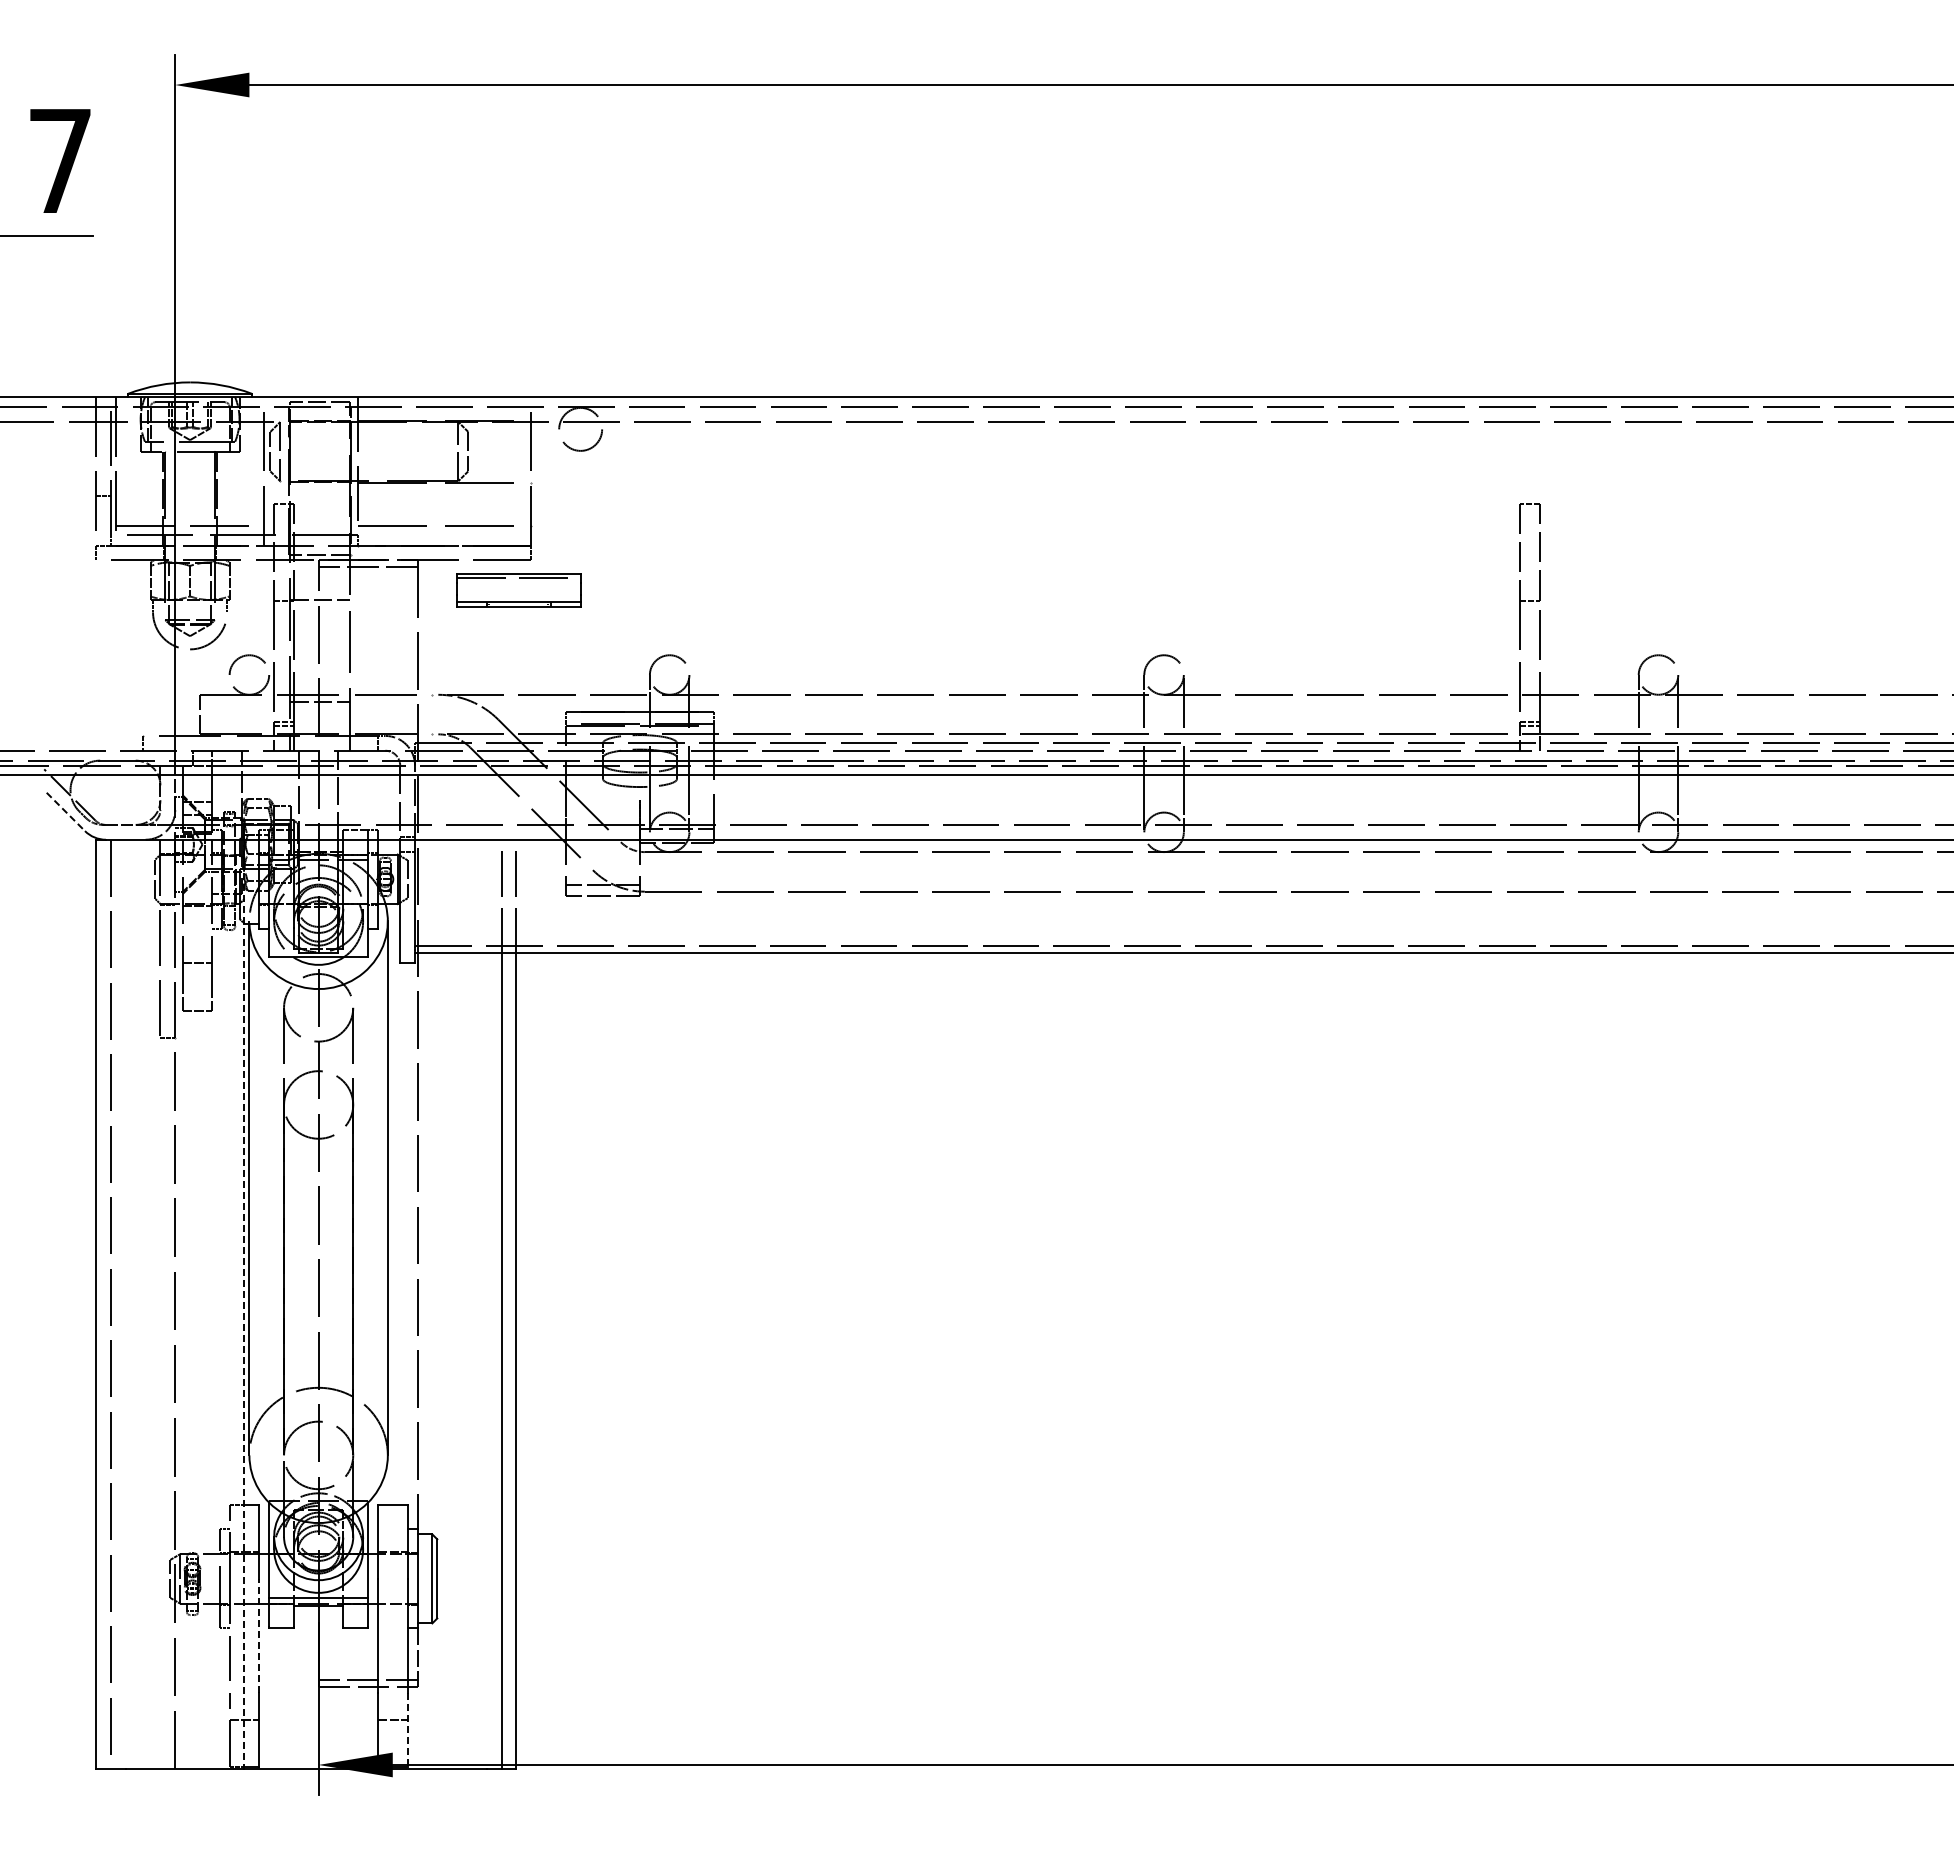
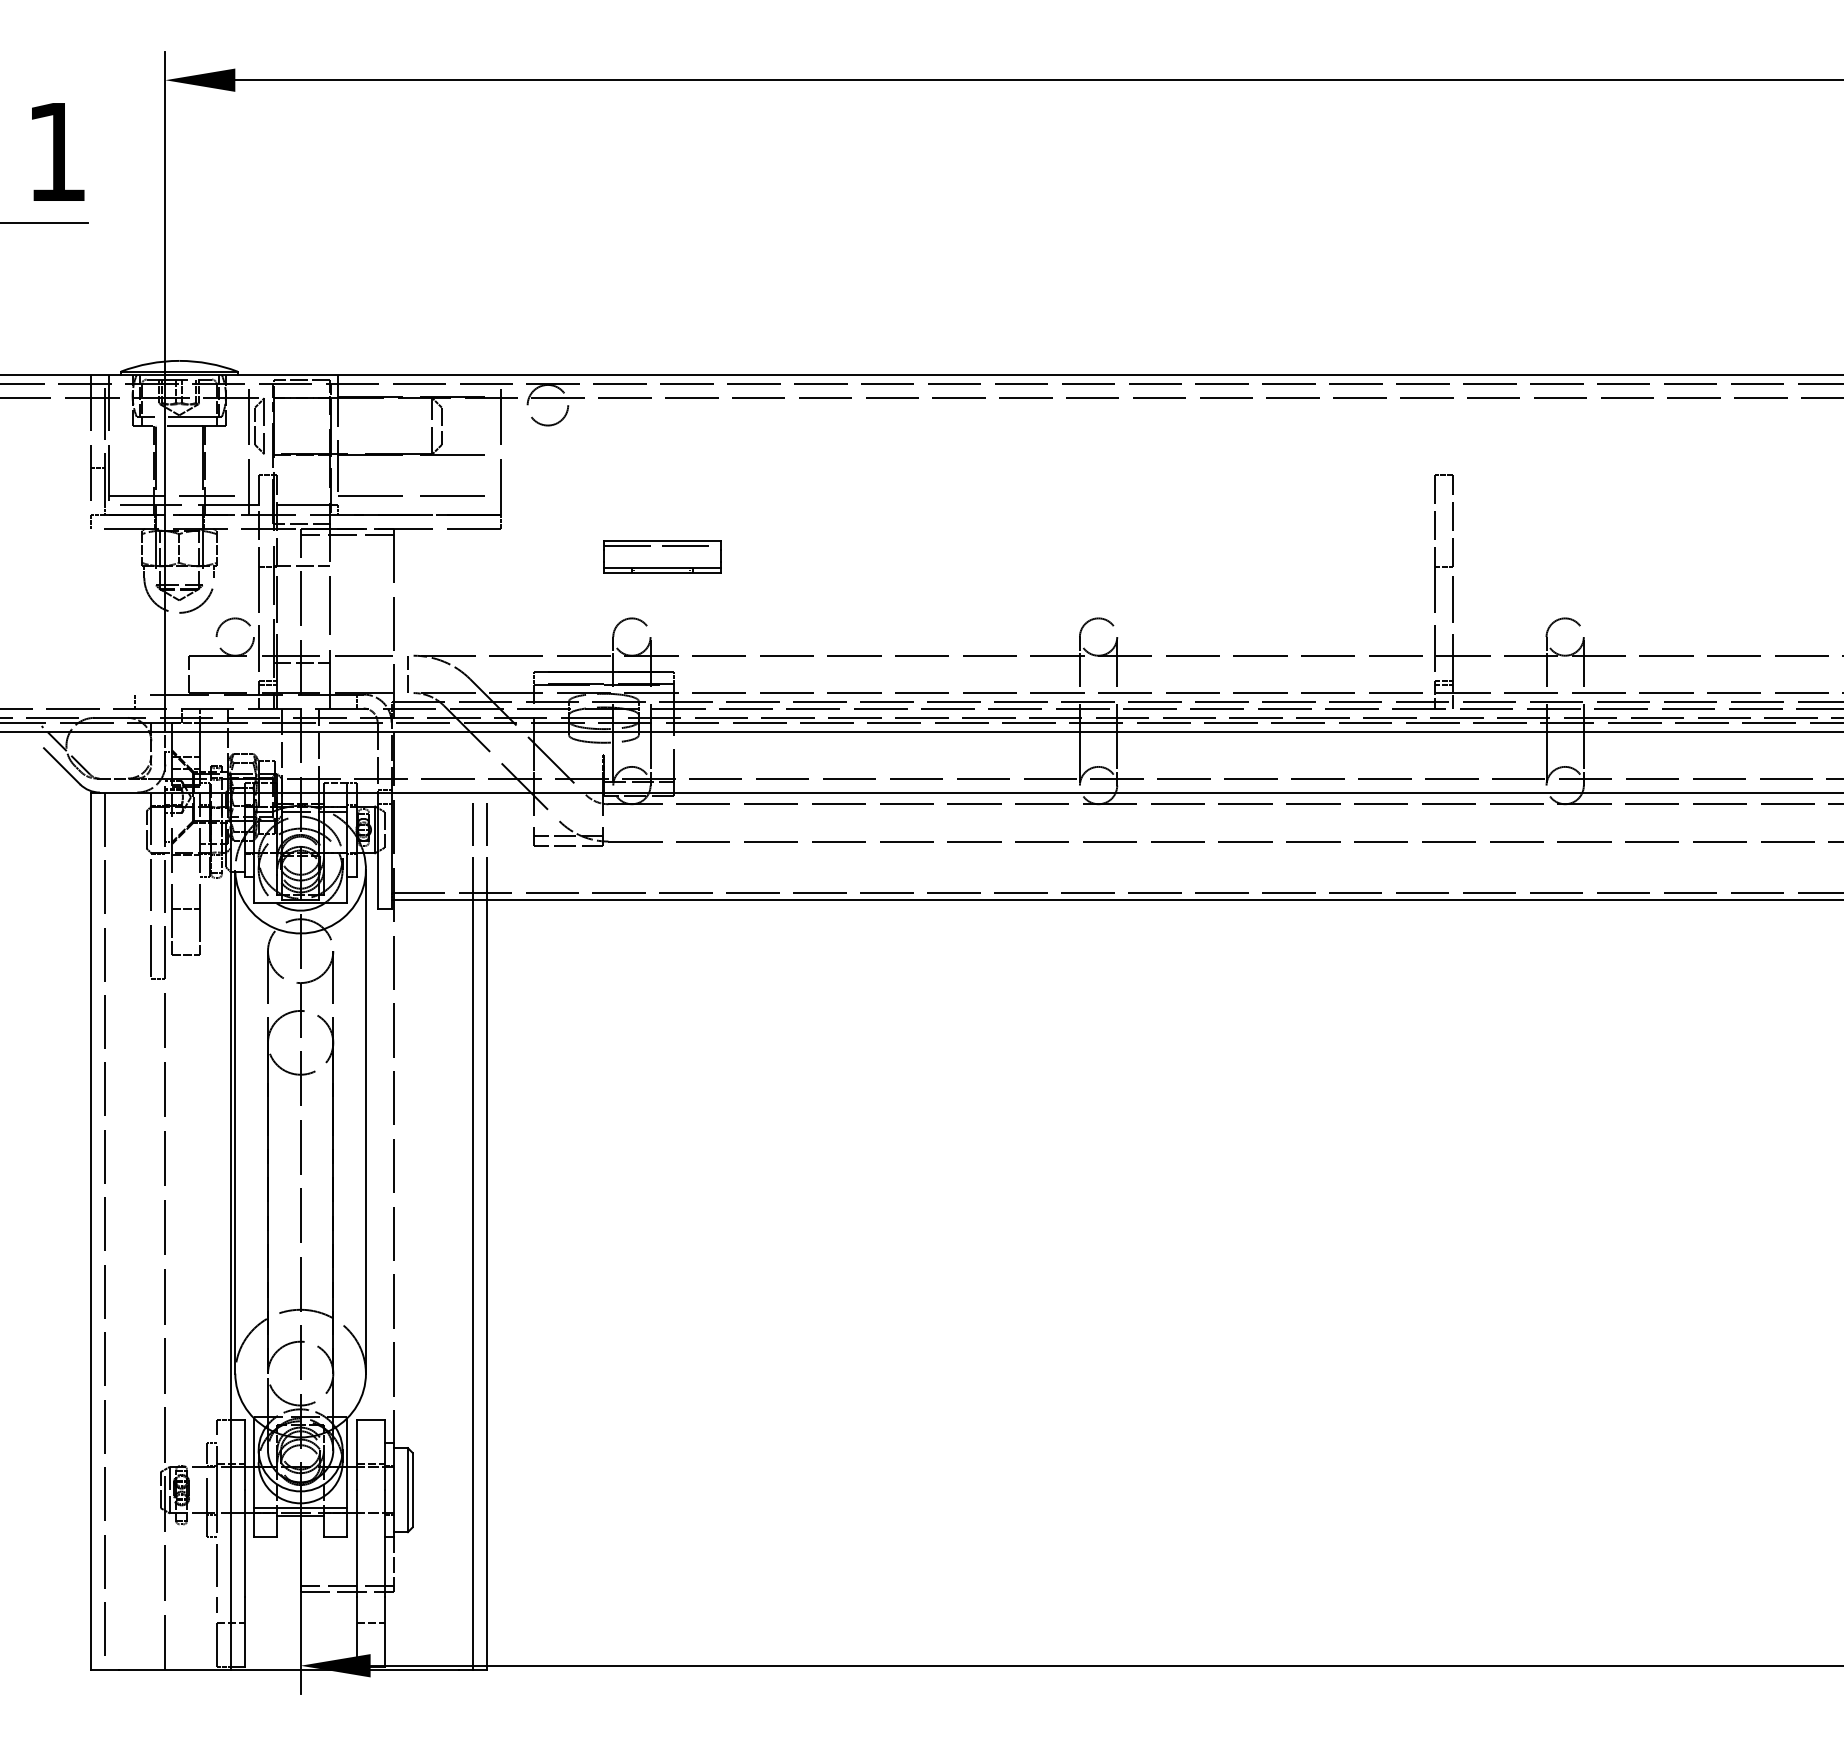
text: (60, 160) -> (57, 151), 7 -> 1
part: (518, 590) -> (661, 557), moved
line: (432, 714) -> (408, 674), added
line: (66, 812) -> (62, 766), dashed -> solid
line: (244, 1304) -> (230, 1231), dashed -> solid
line: (259, 1635) -> (244, 1543), dashed -> solid
line: (407, 1730) -> (384, 1633), dashed -> solid

